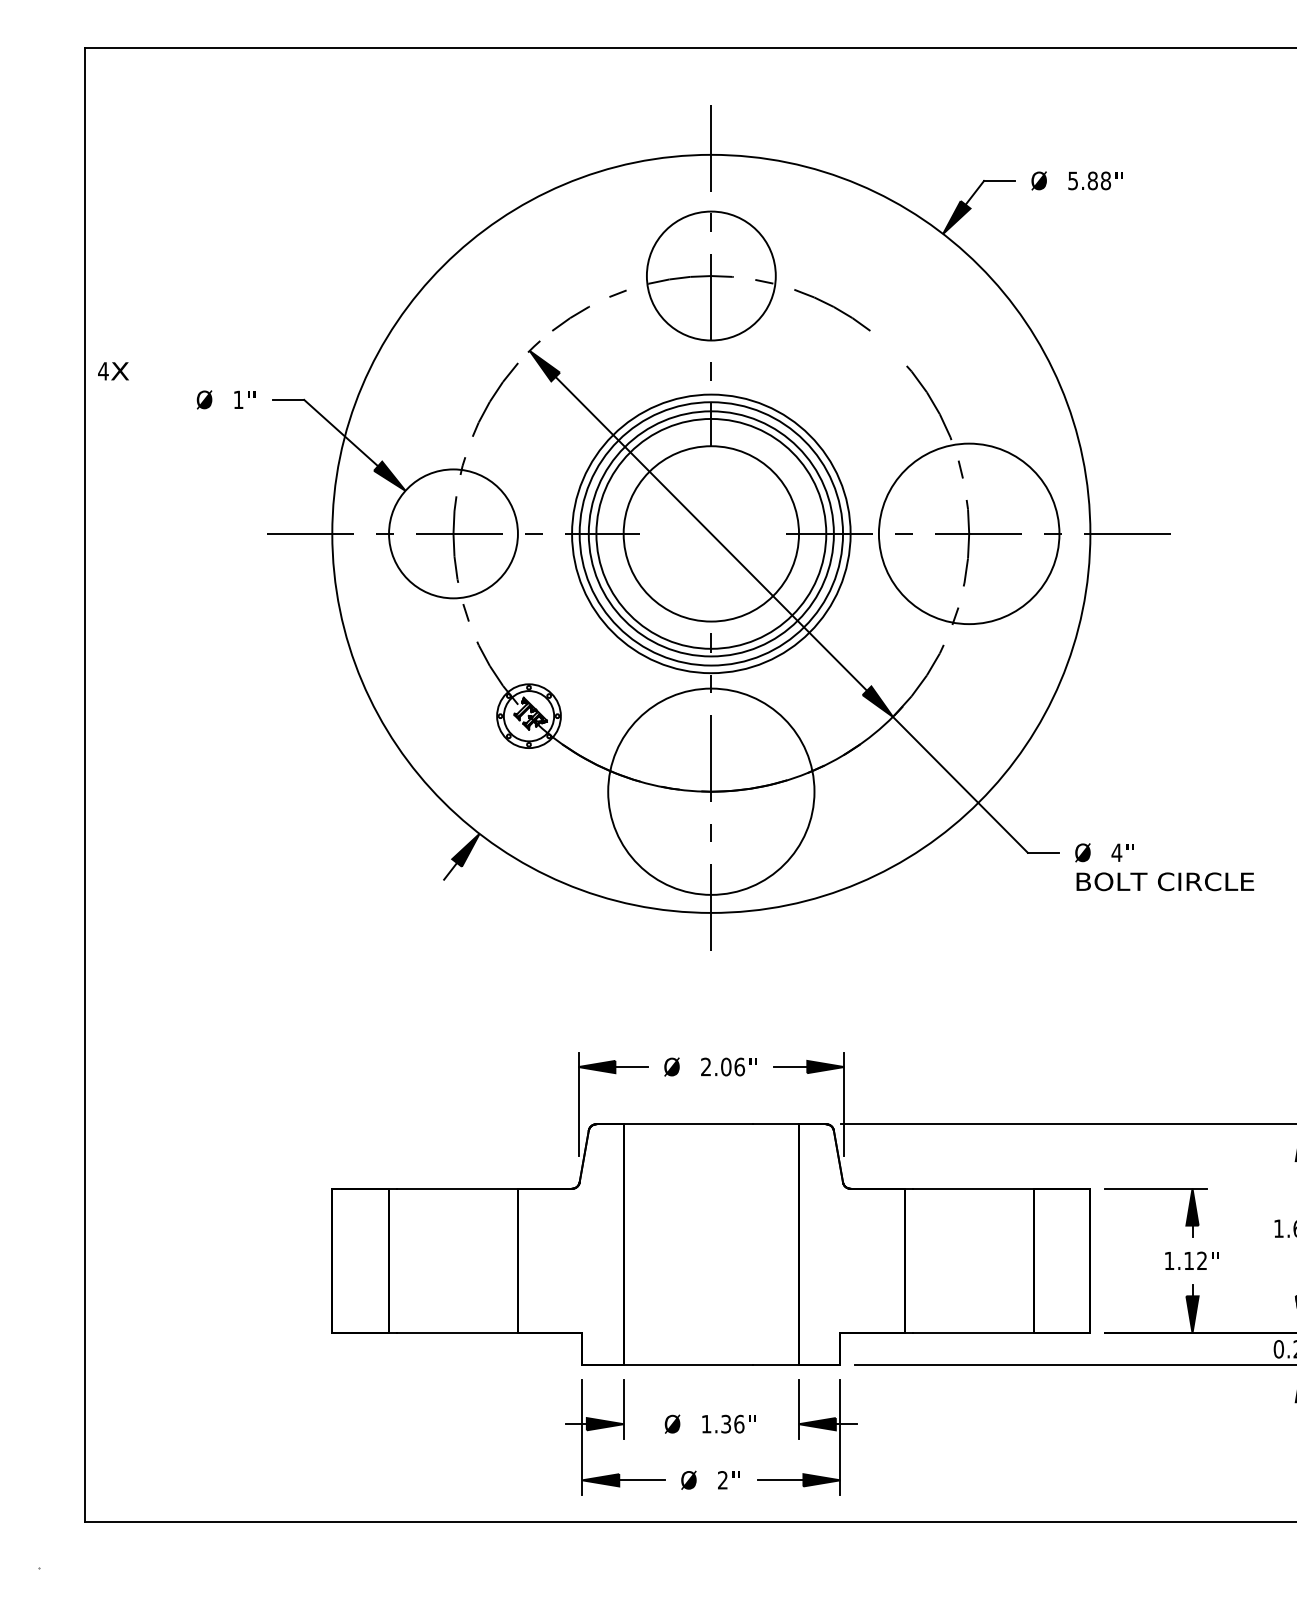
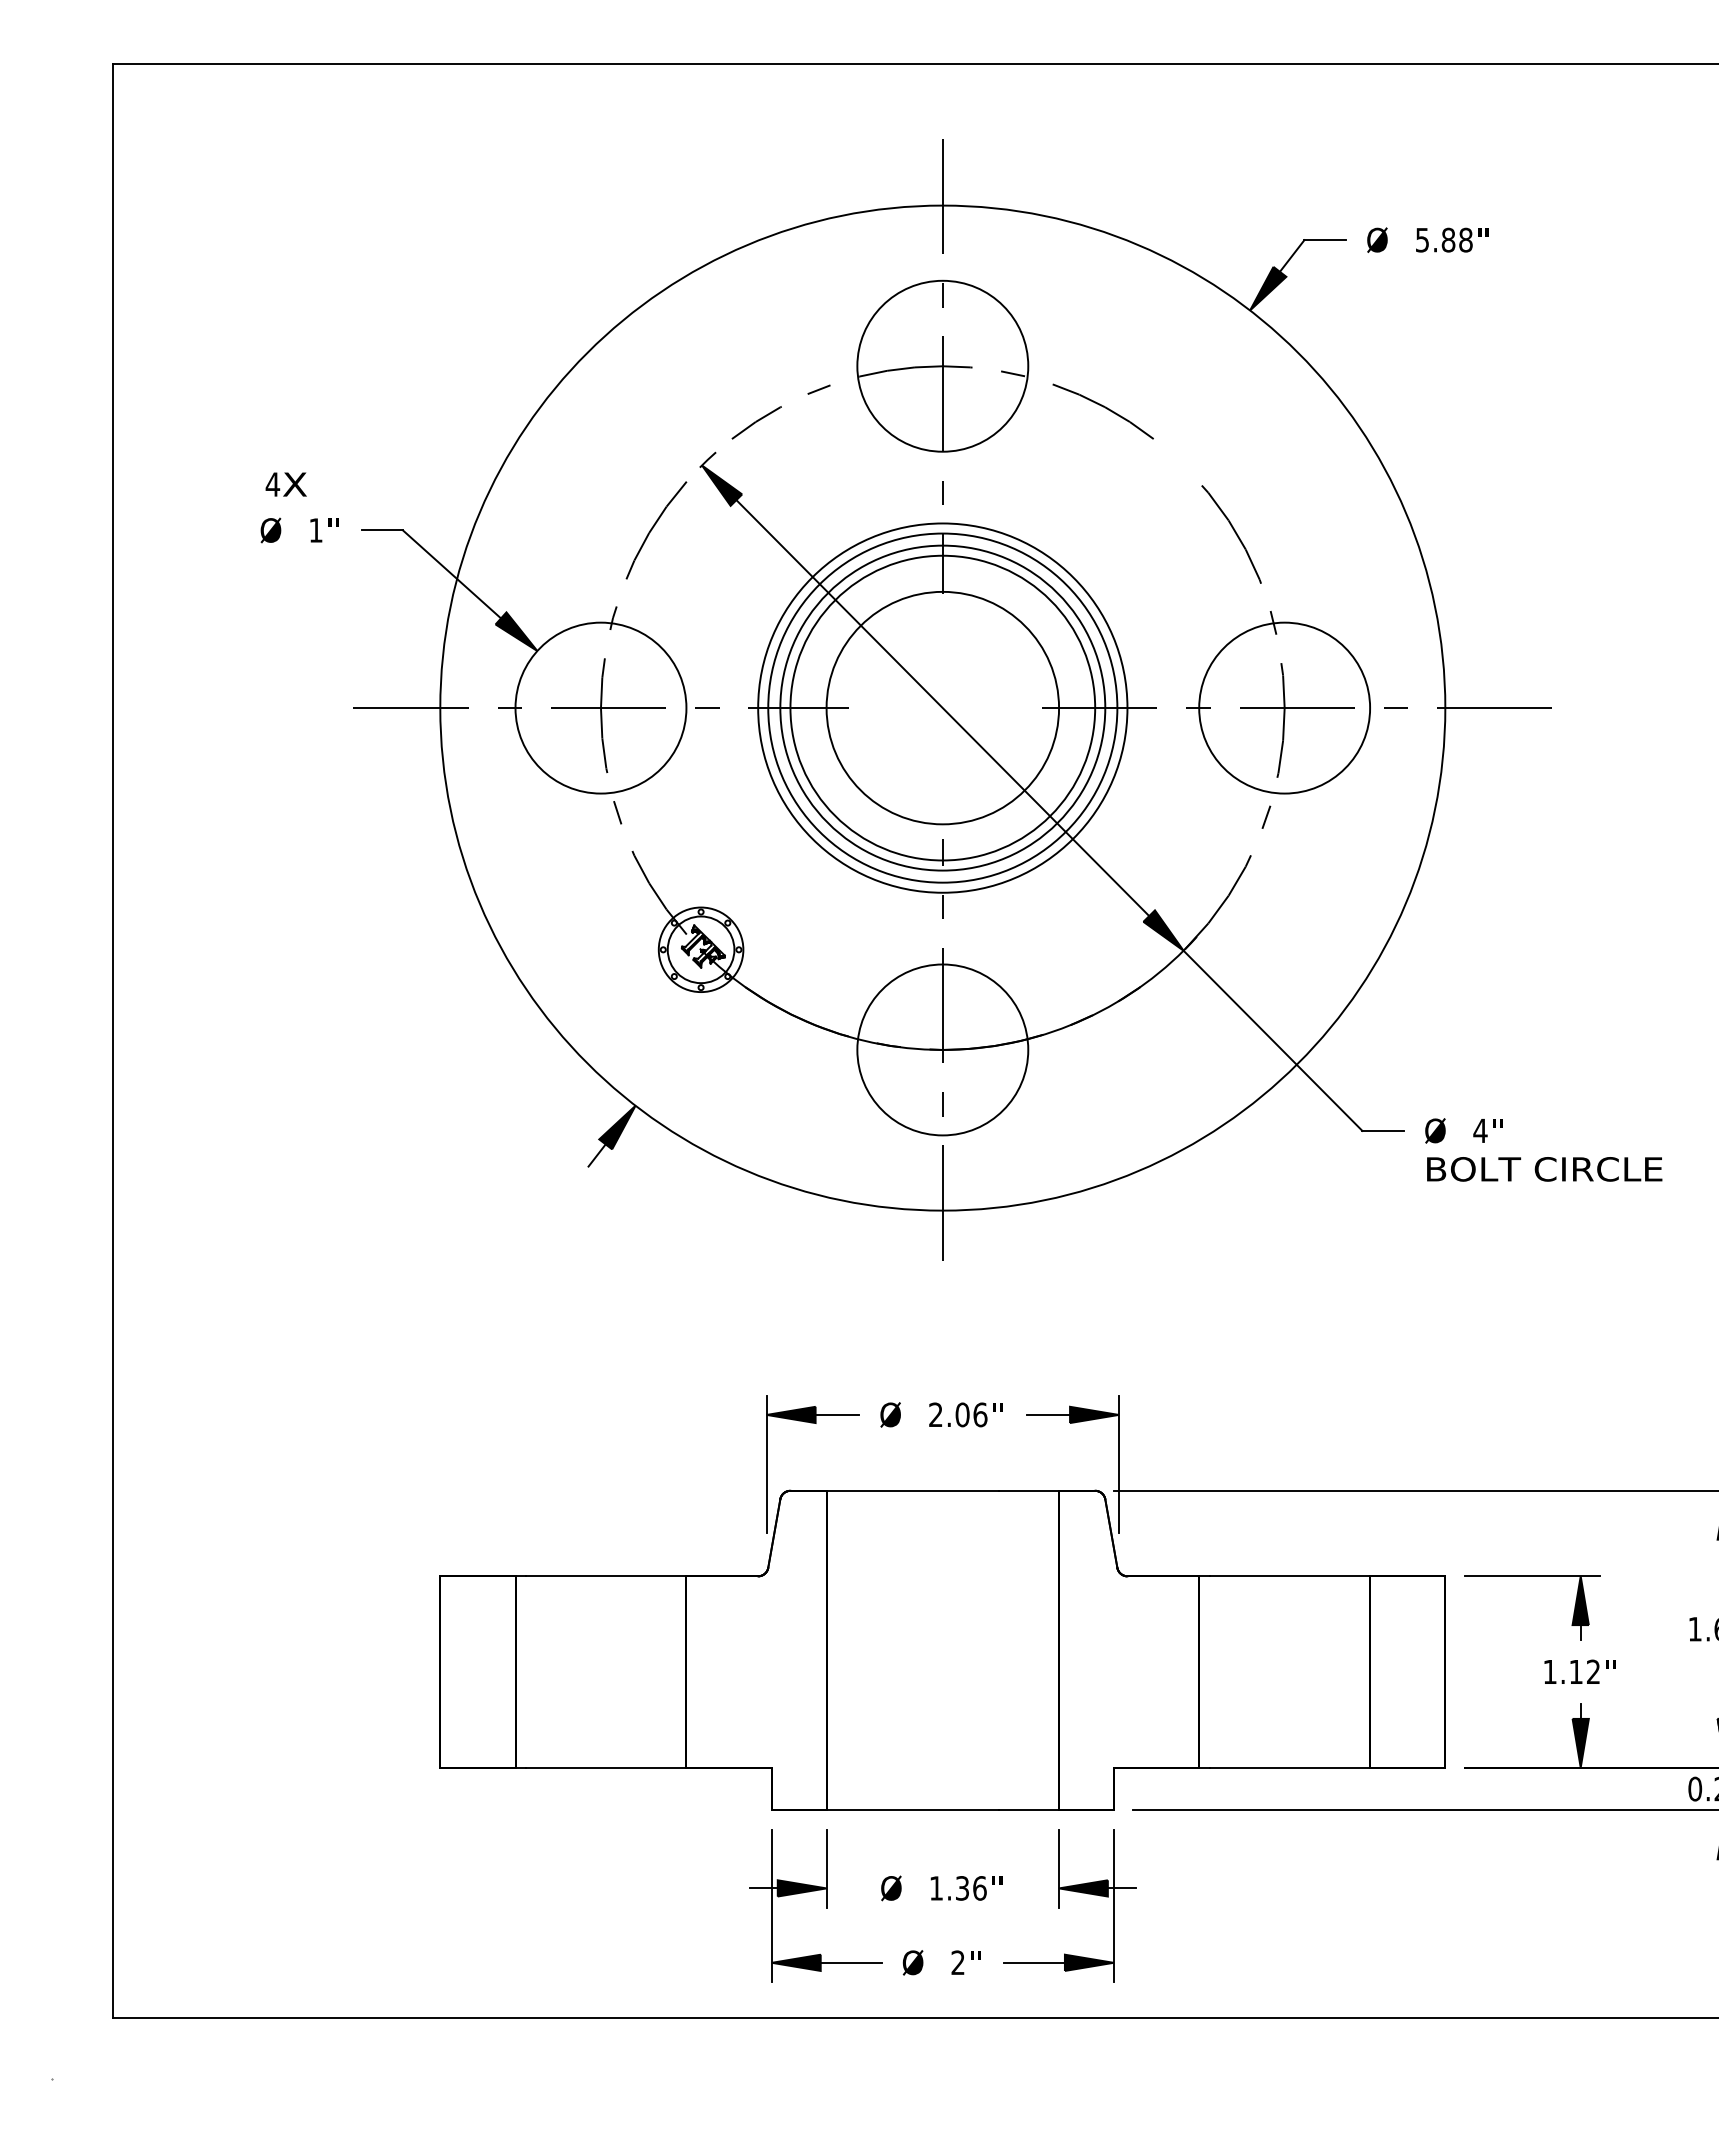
text: (112, 371) -> (285, 484), moved
circle: (969, 533) -> (1284, 707), size x0.71
circle: (711, 791) -> (942, 1049), size x0.62

